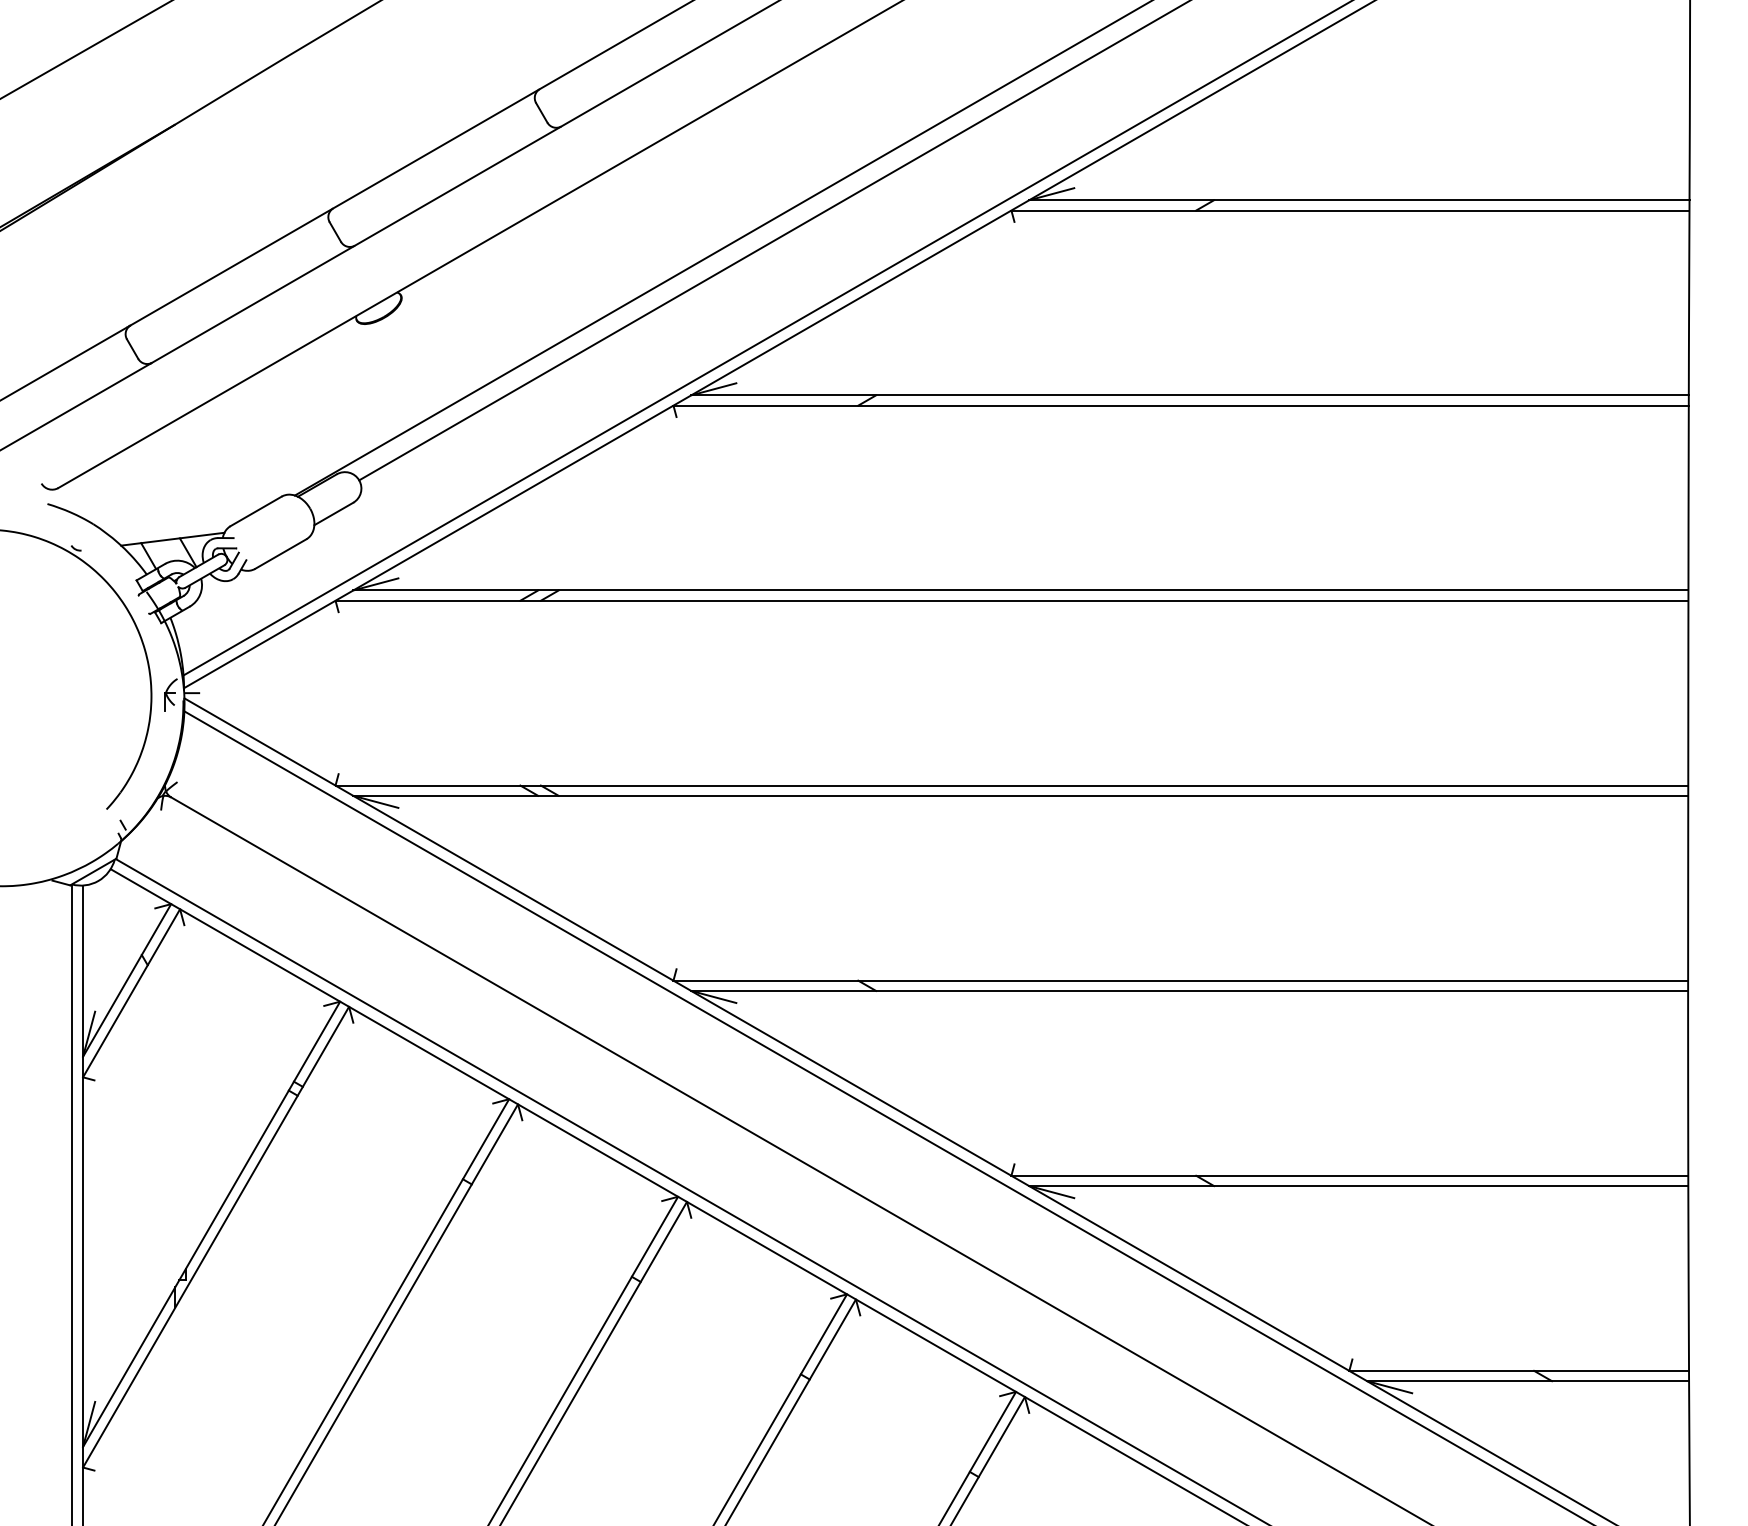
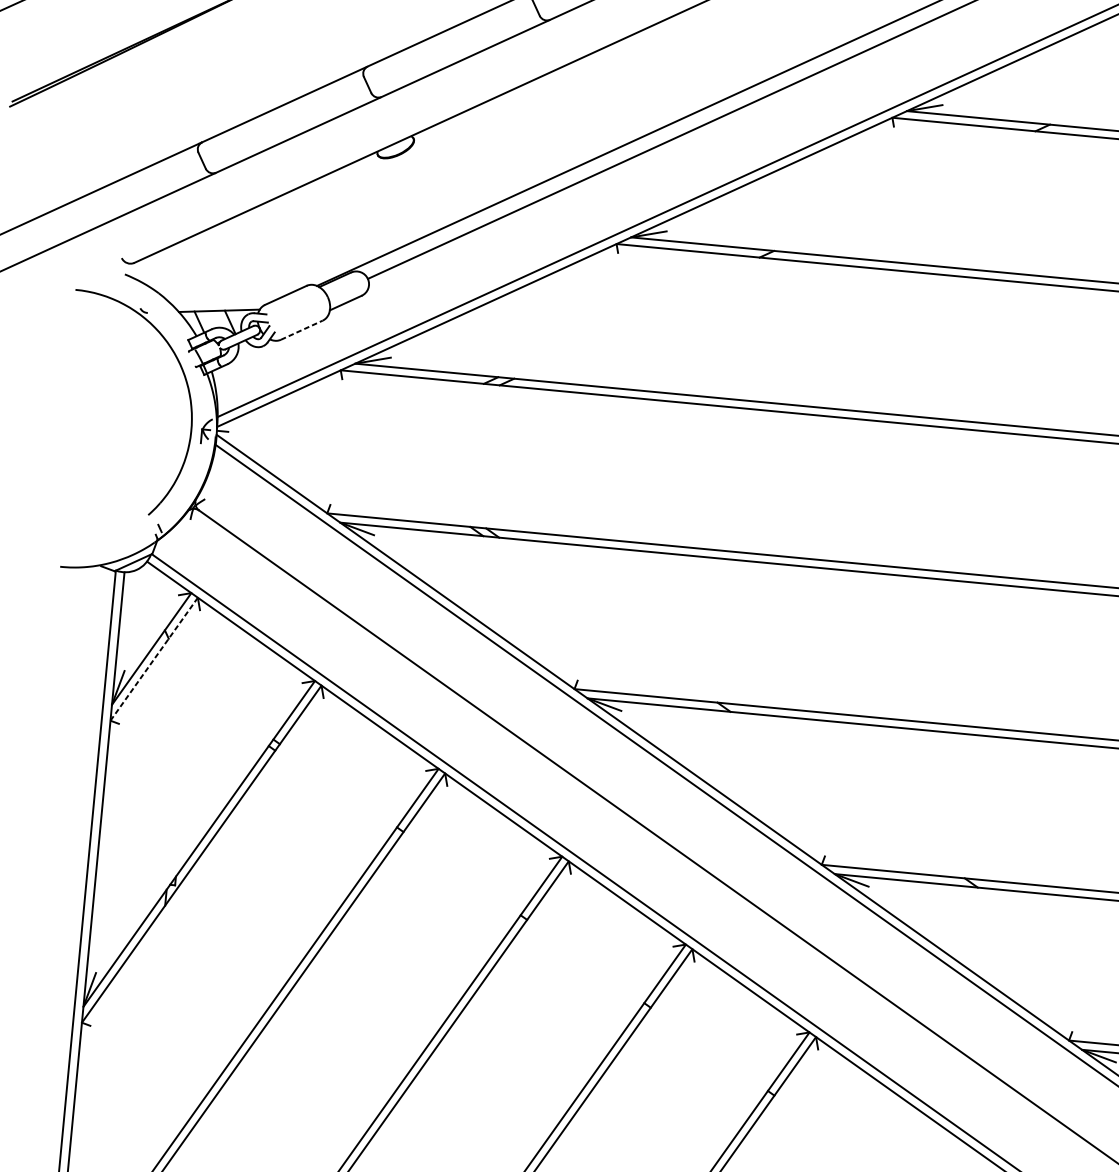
line: (280, 554) -> (301, 330), solid -> dashed
line: (131, 992) -> (154, 658), solid -> dashed

